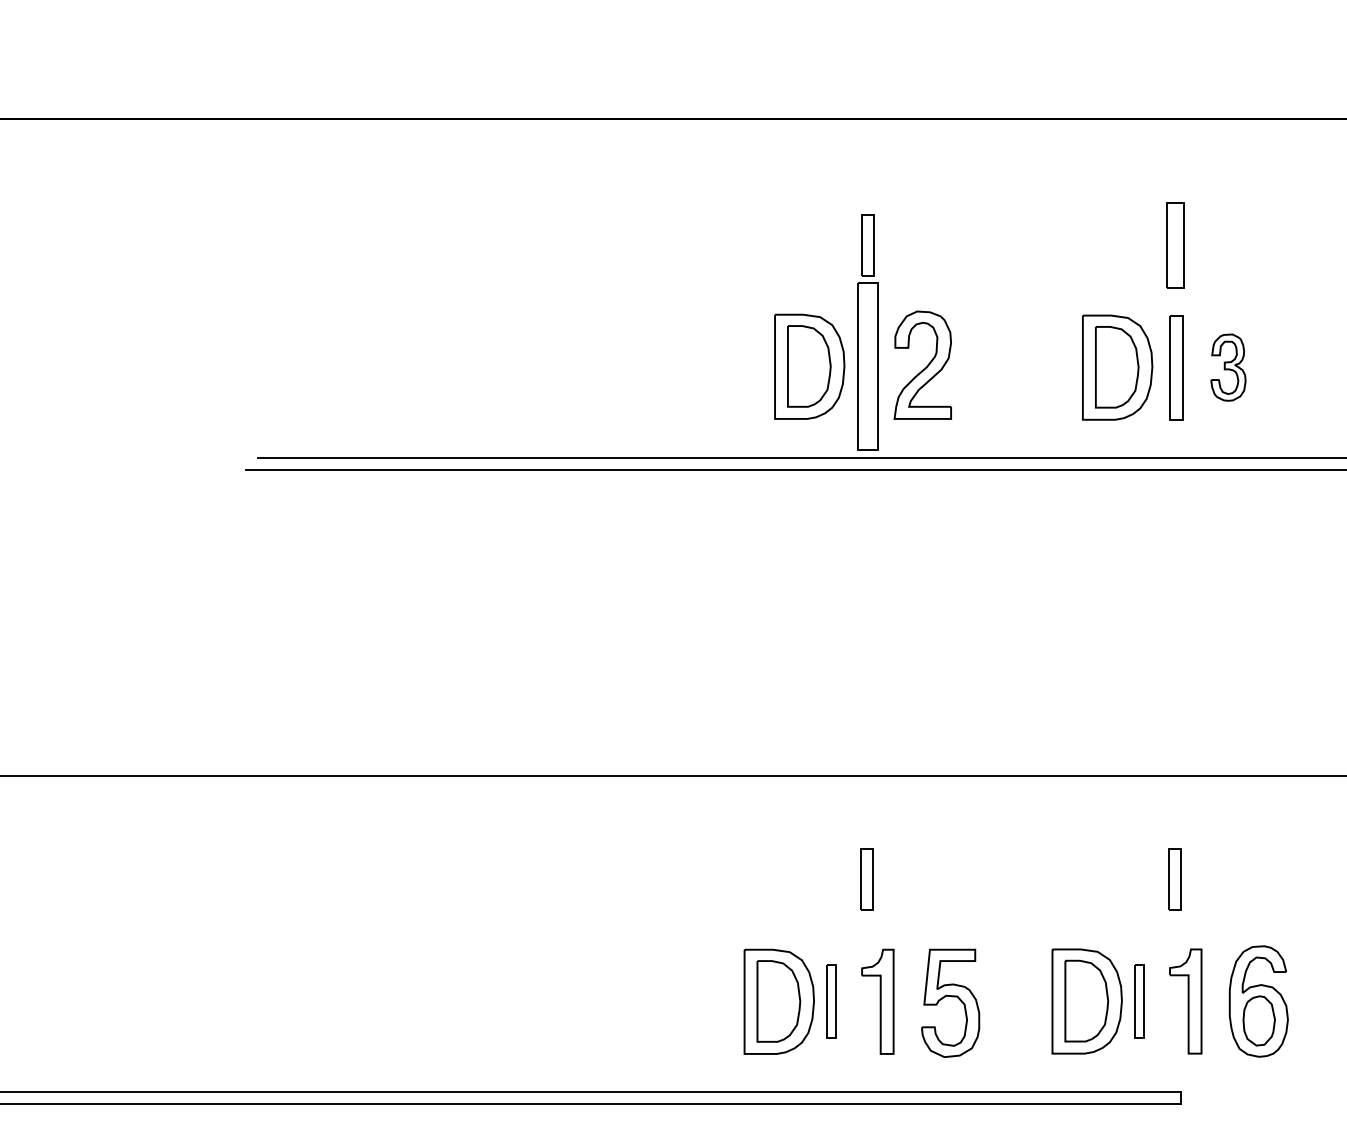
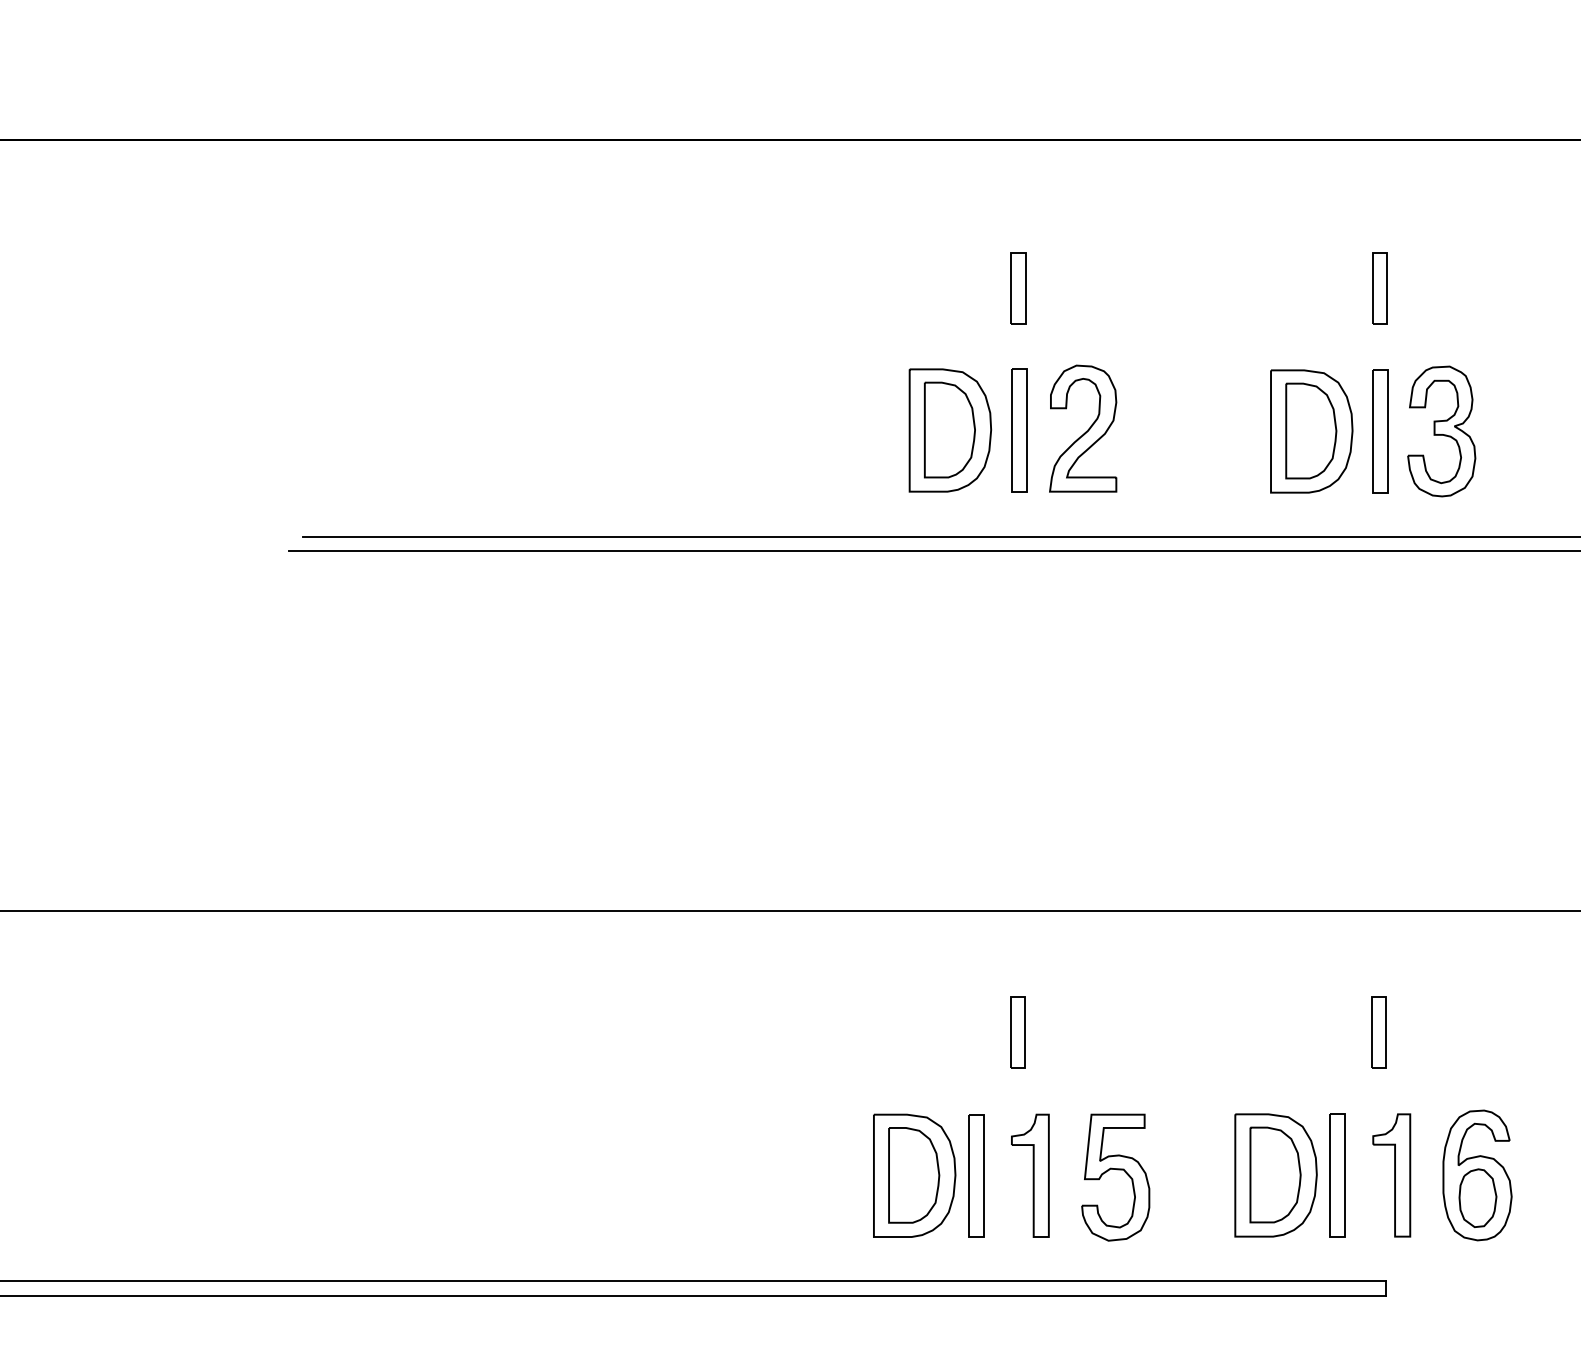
part: (1175, 245) -> (1379, 288), size x0.71
part: (868, 366) -> (1019, 430), size x0.62
part: (1228, 367) -> (1441, 431), size x1.67
part: (831, 1001) -> (976, 1175), size x1.43
part: (1139, 1001) -> (1337, 1175), size x1.43

